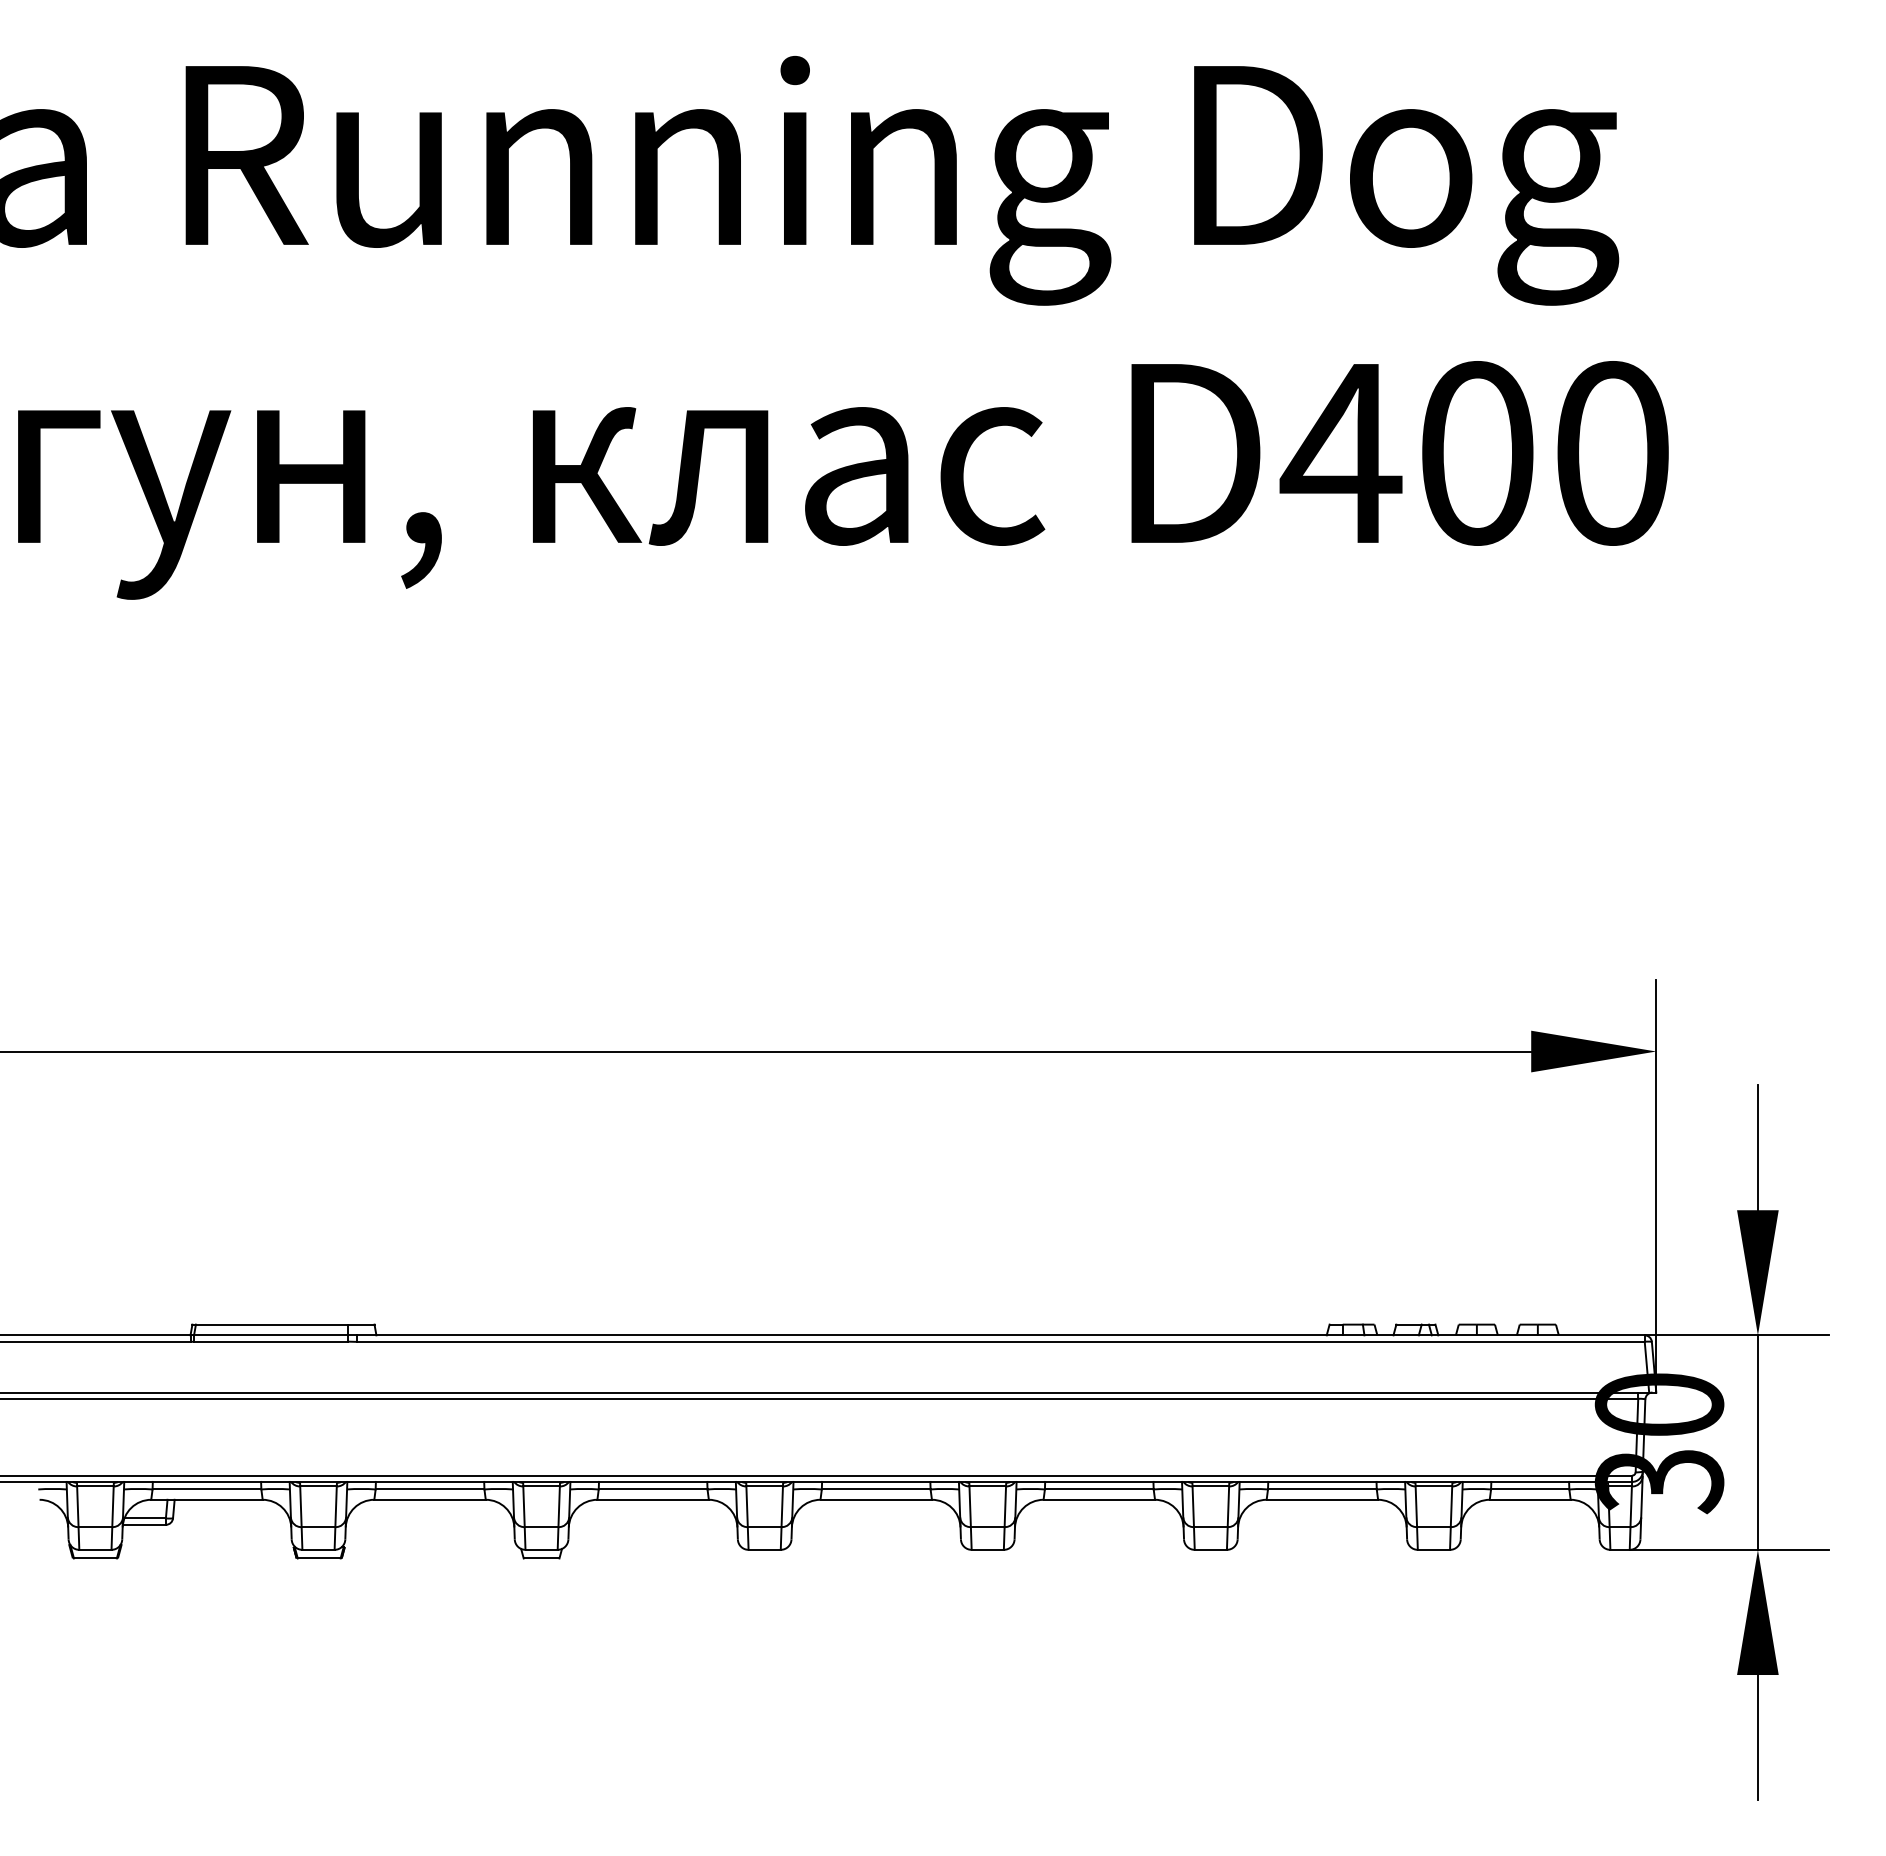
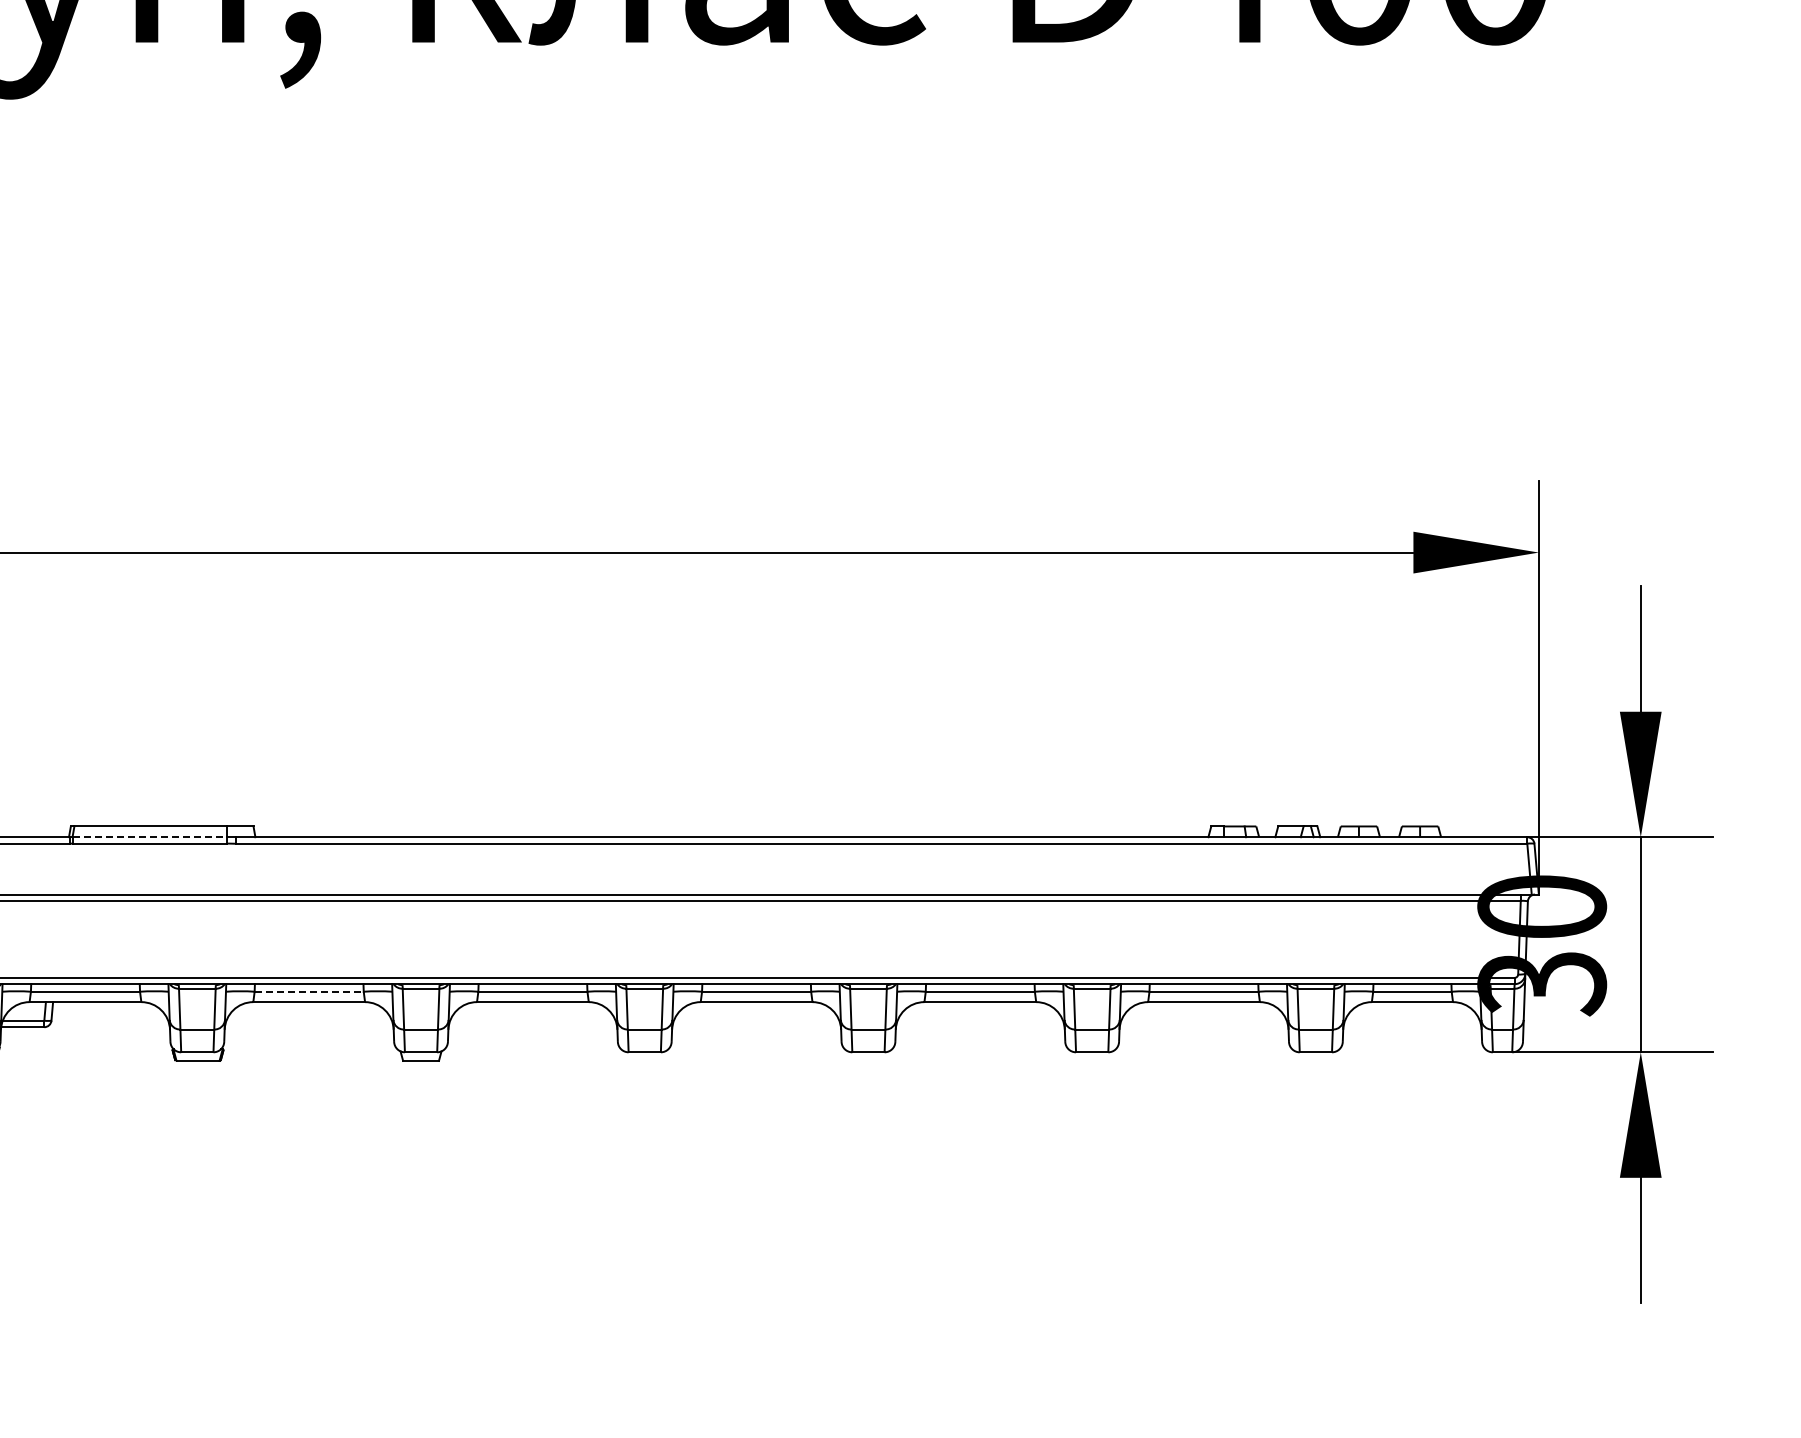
line: (270, 1335) -> (149, 837), solid -> dashed
line: (430, 1489) -> (309, 991), solid -> dashed

